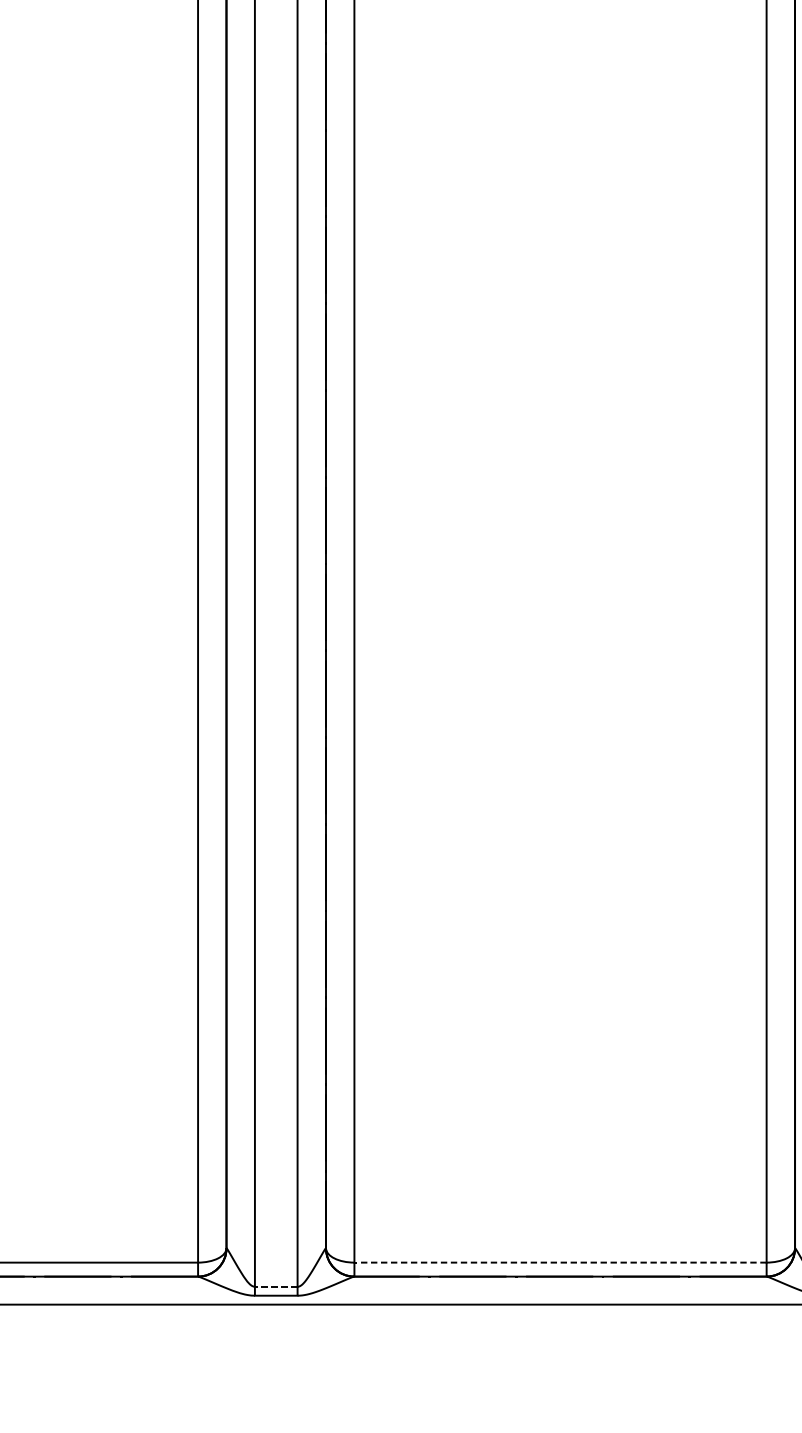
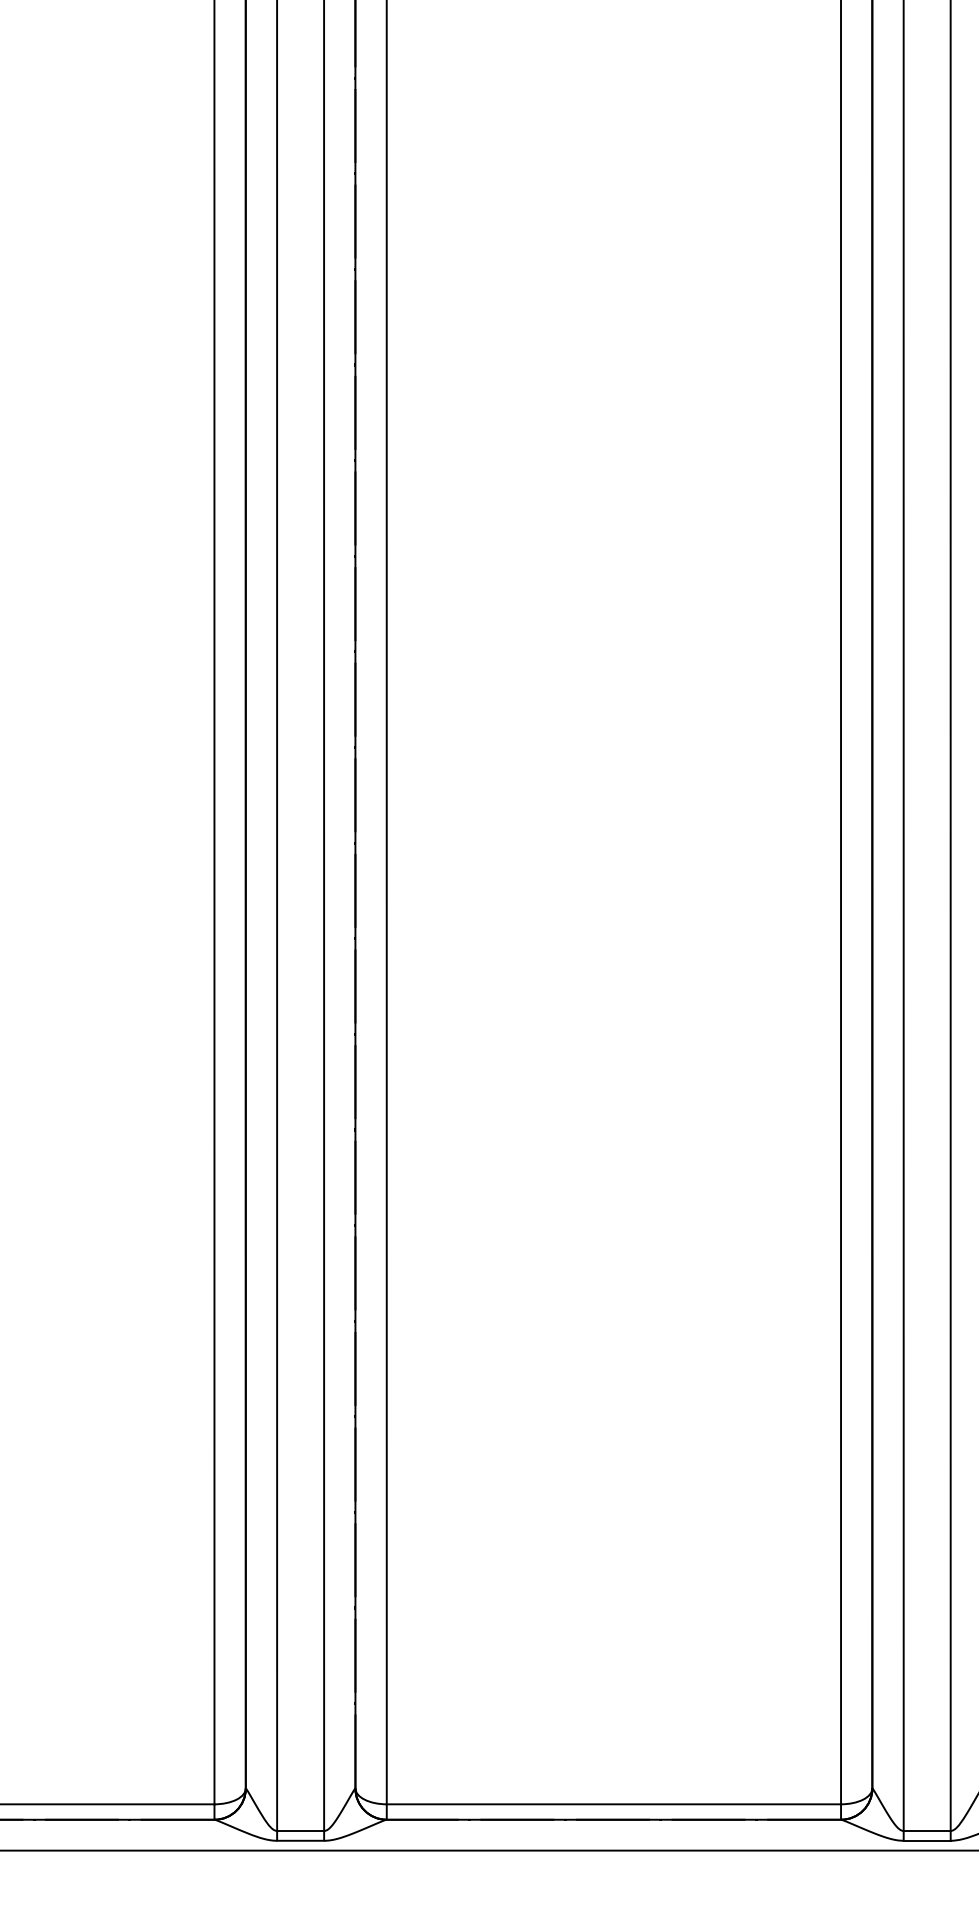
line: (560, 1262) -> (613, 1804), dashed -> solid
line: (276, 1286) -> (300, 1830), dashed -> solid

